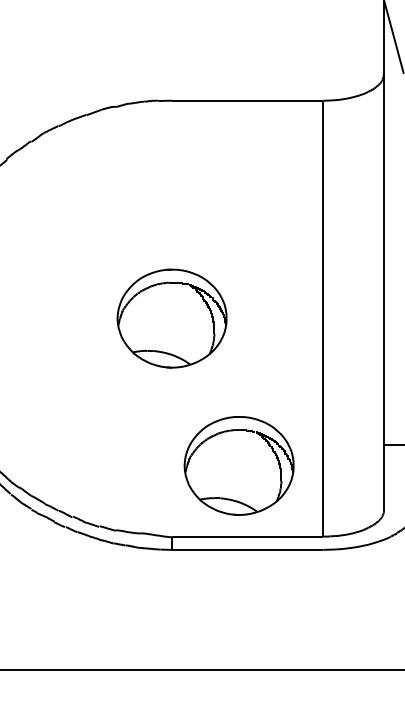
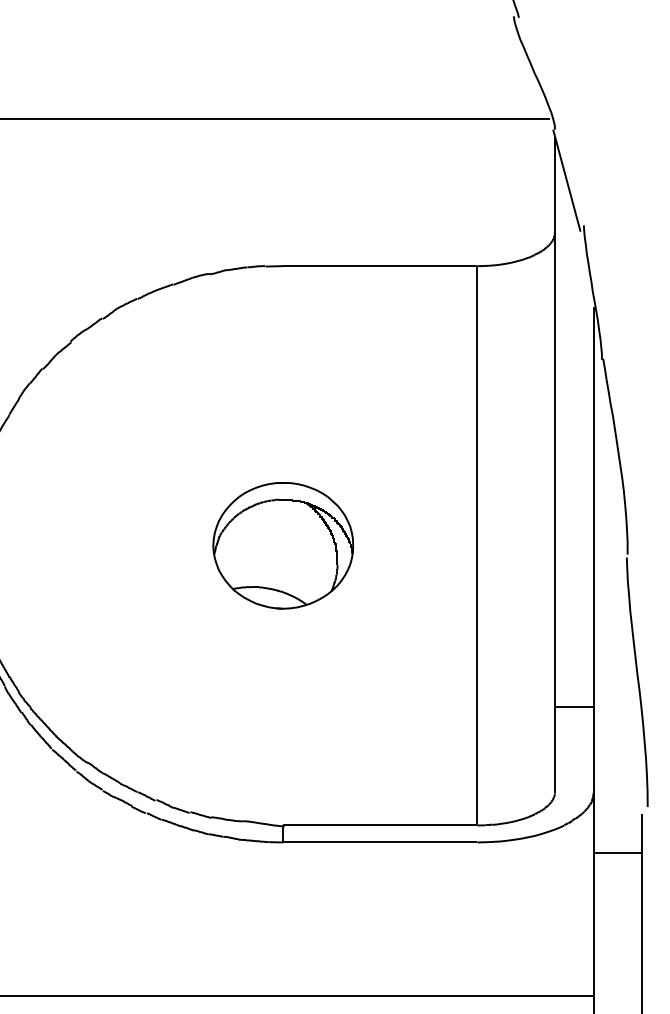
part: (238, 465) -> (368, 734), removed

